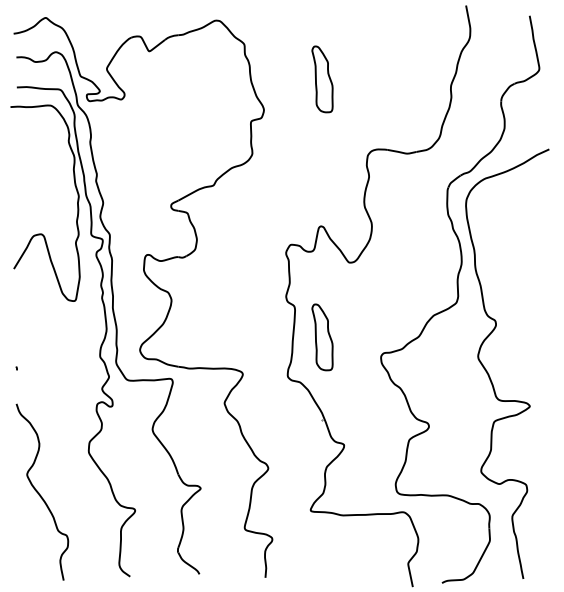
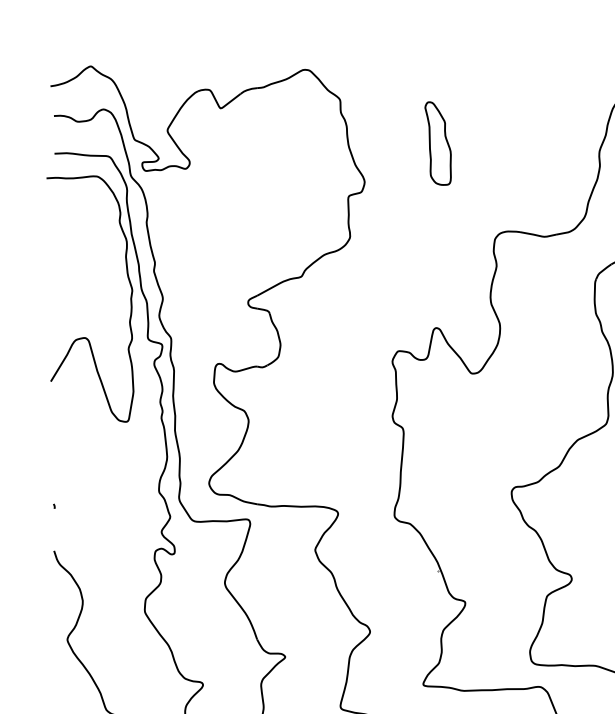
part: (322, 337) -> (438, 467), removed

